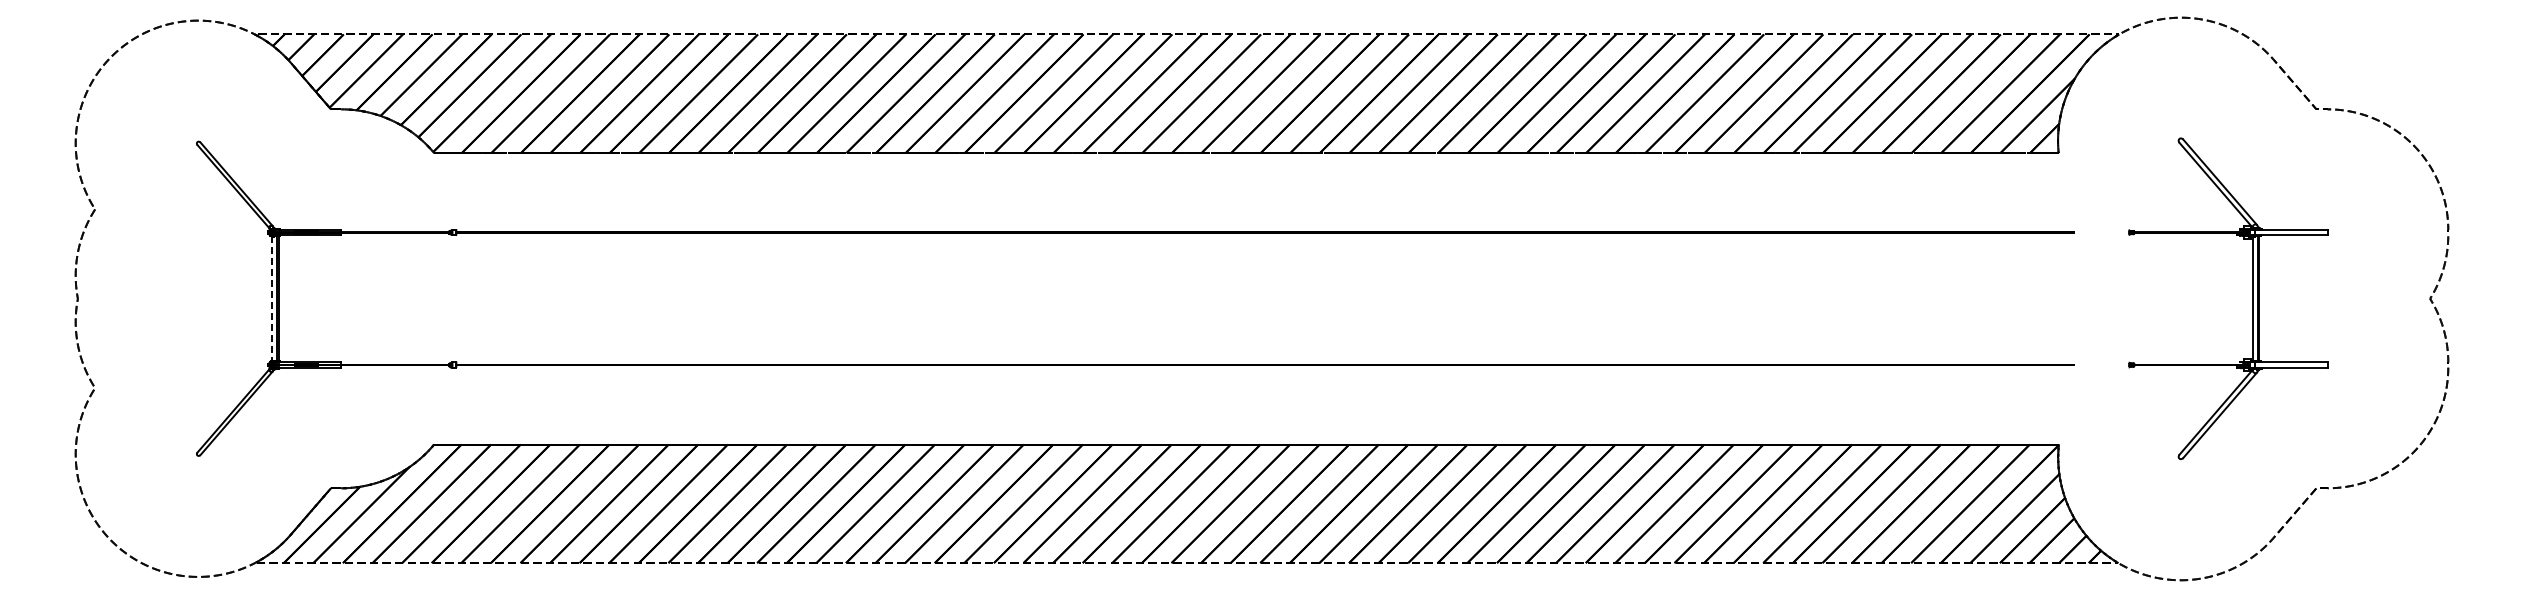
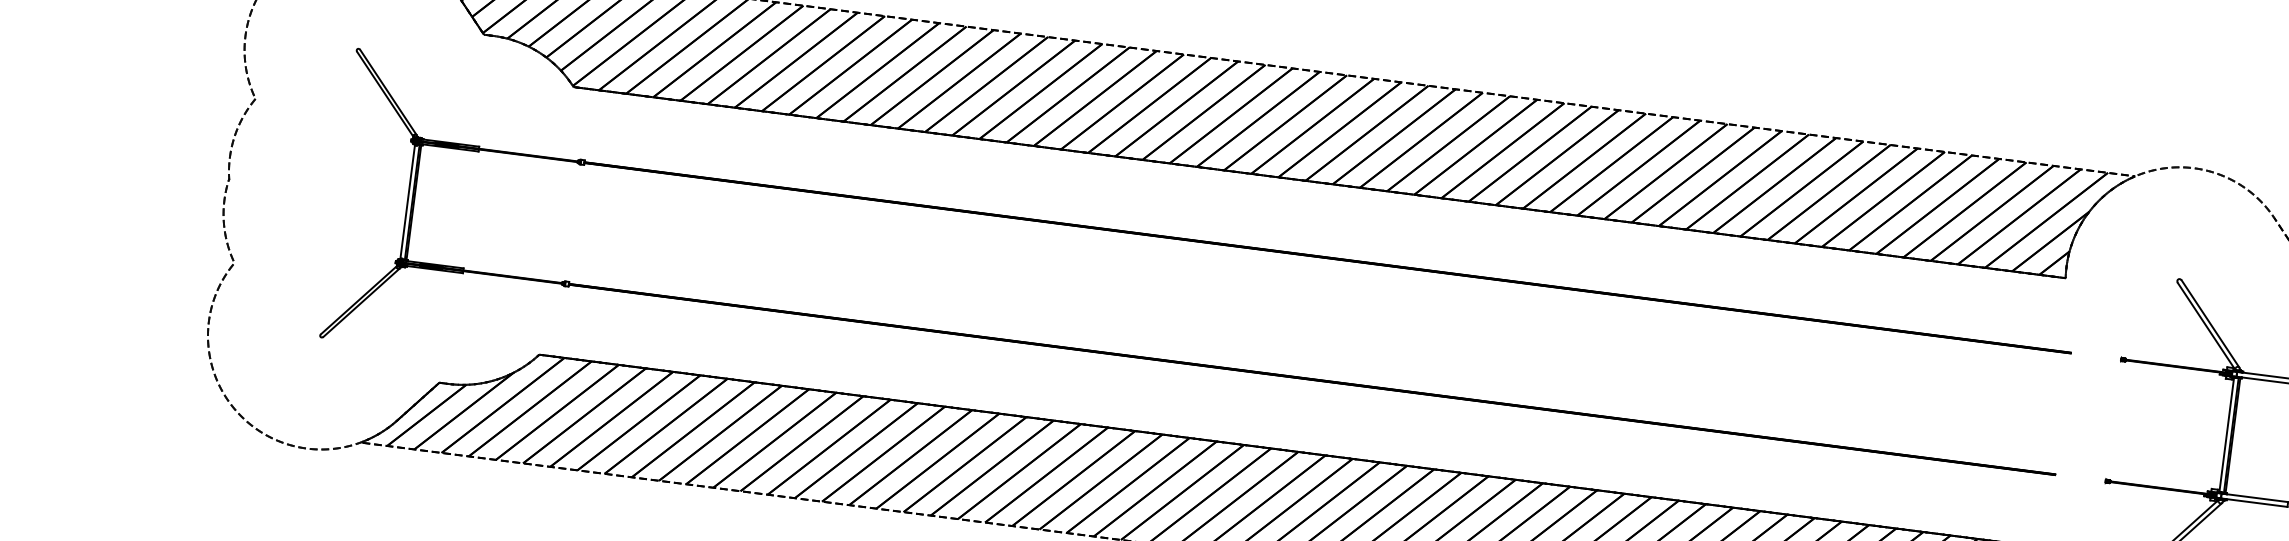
line: (272, 298) -> (407, 201), dashed -> solid

